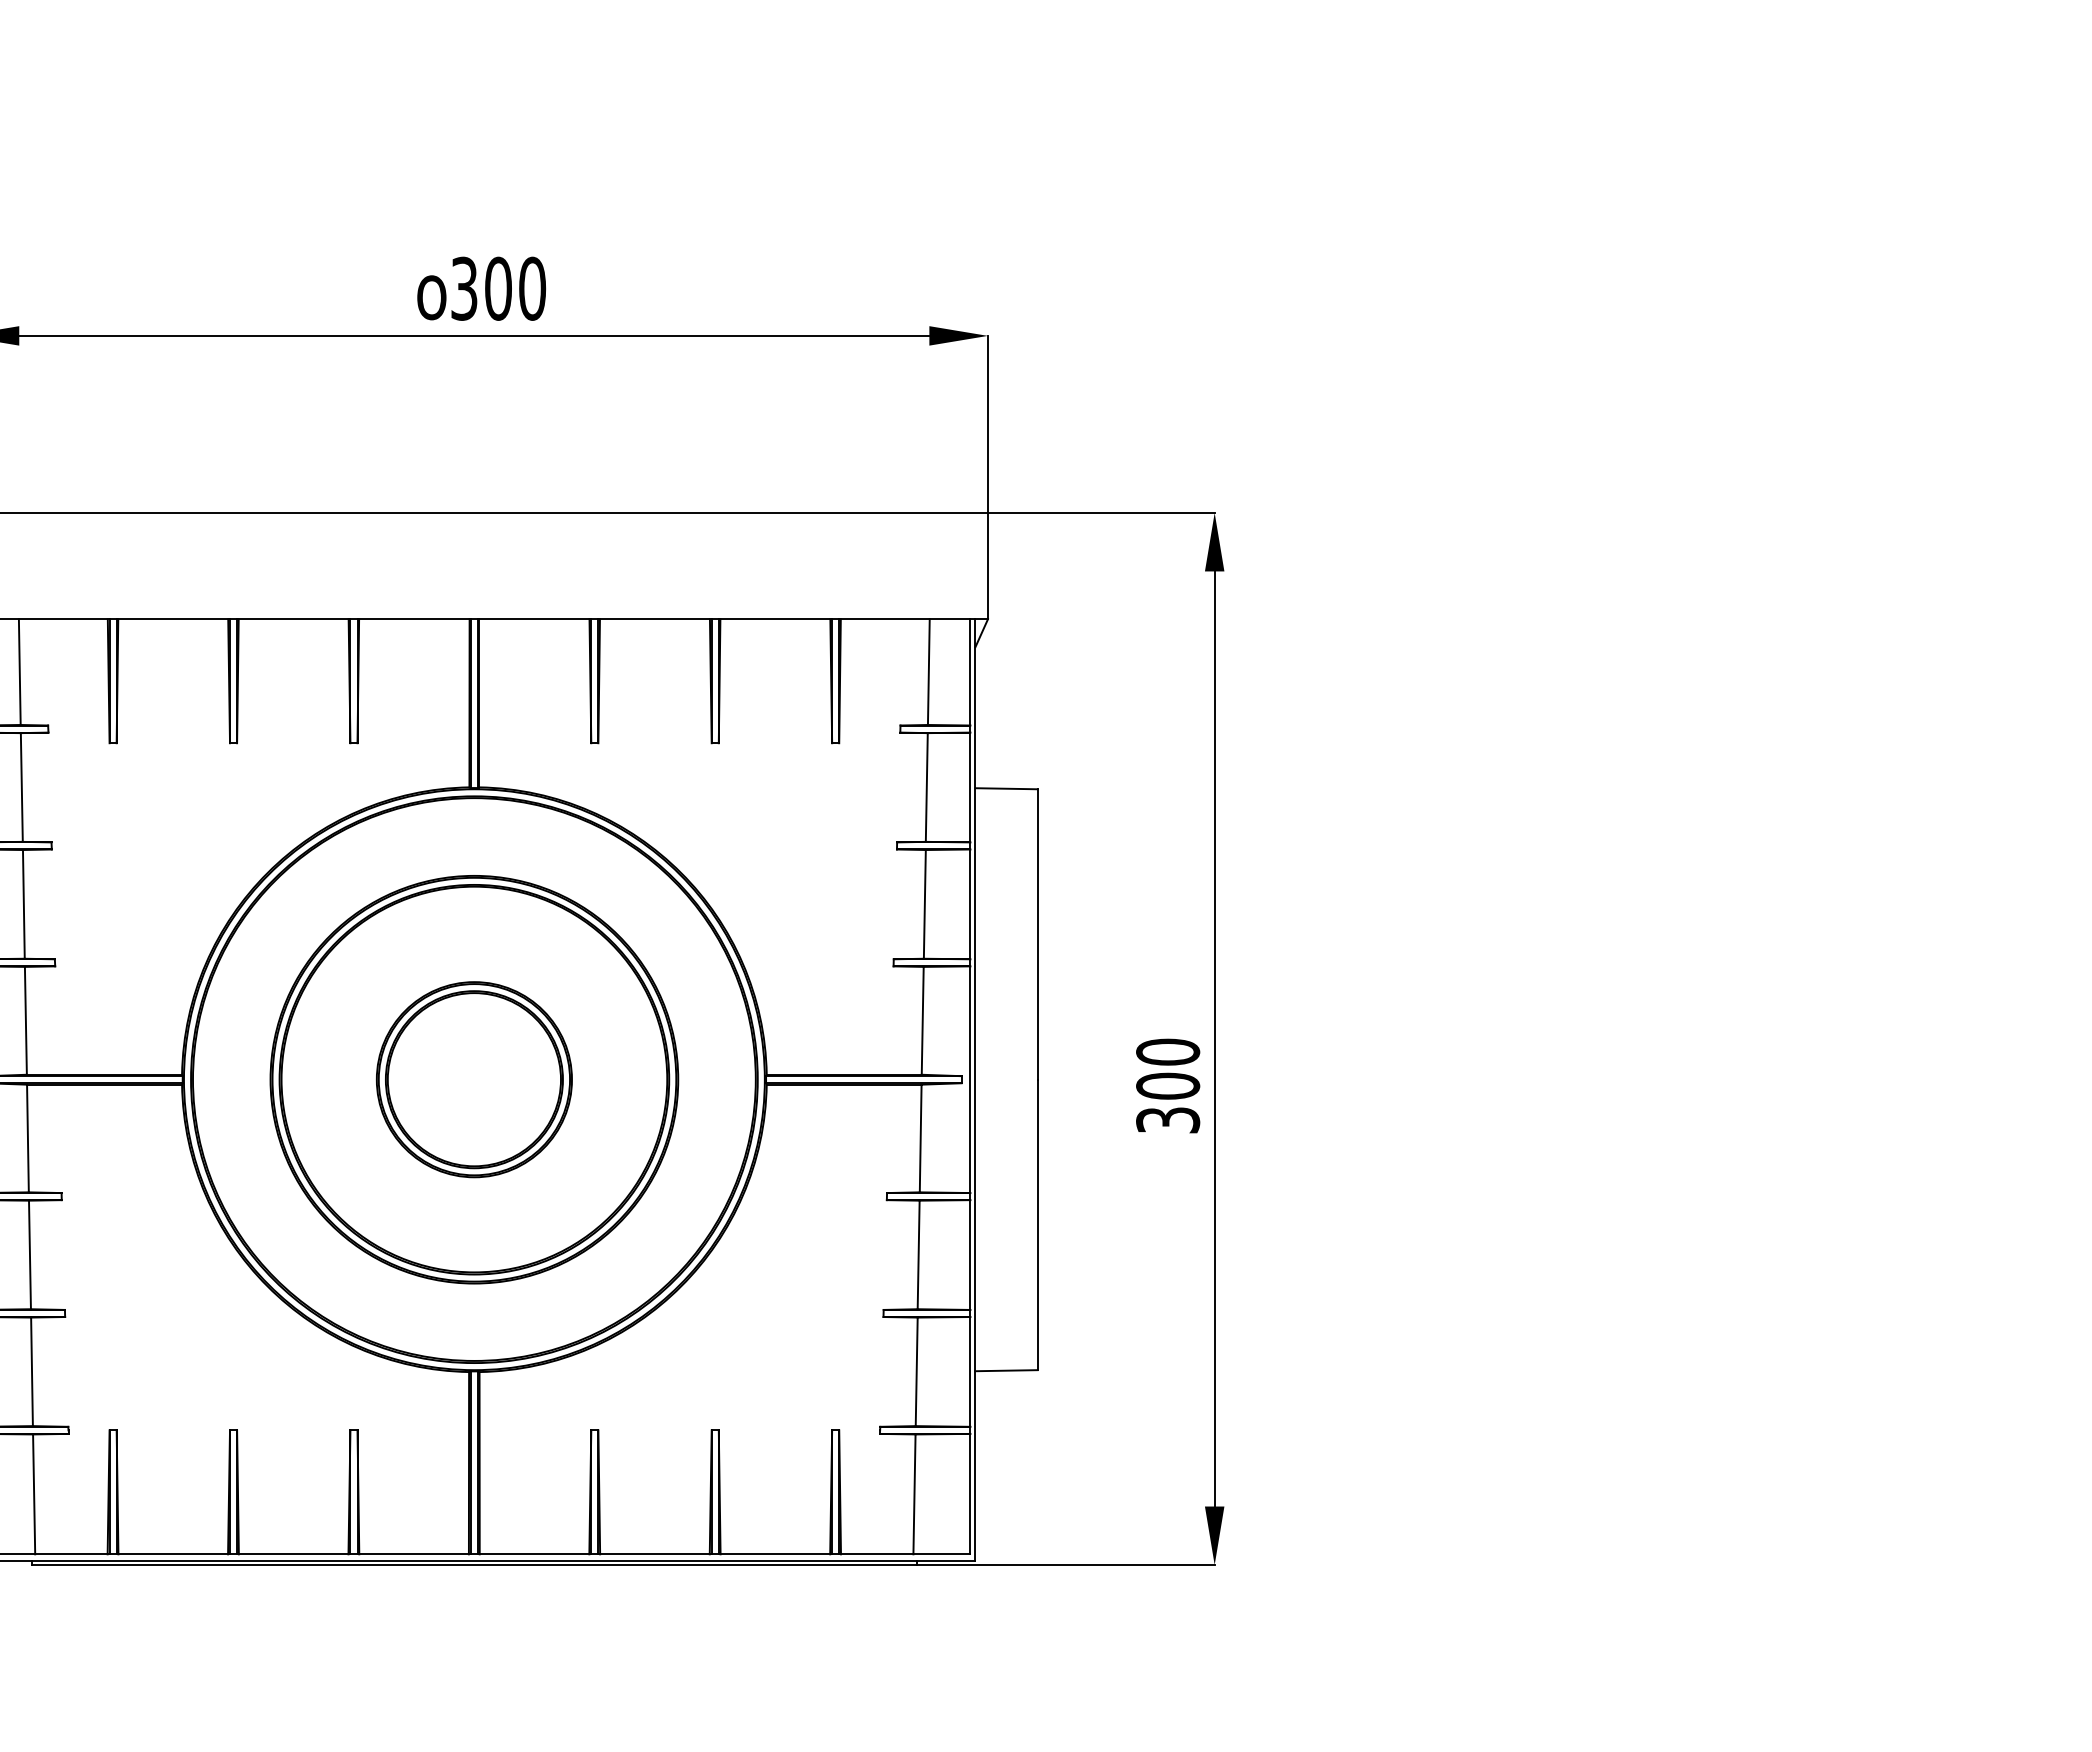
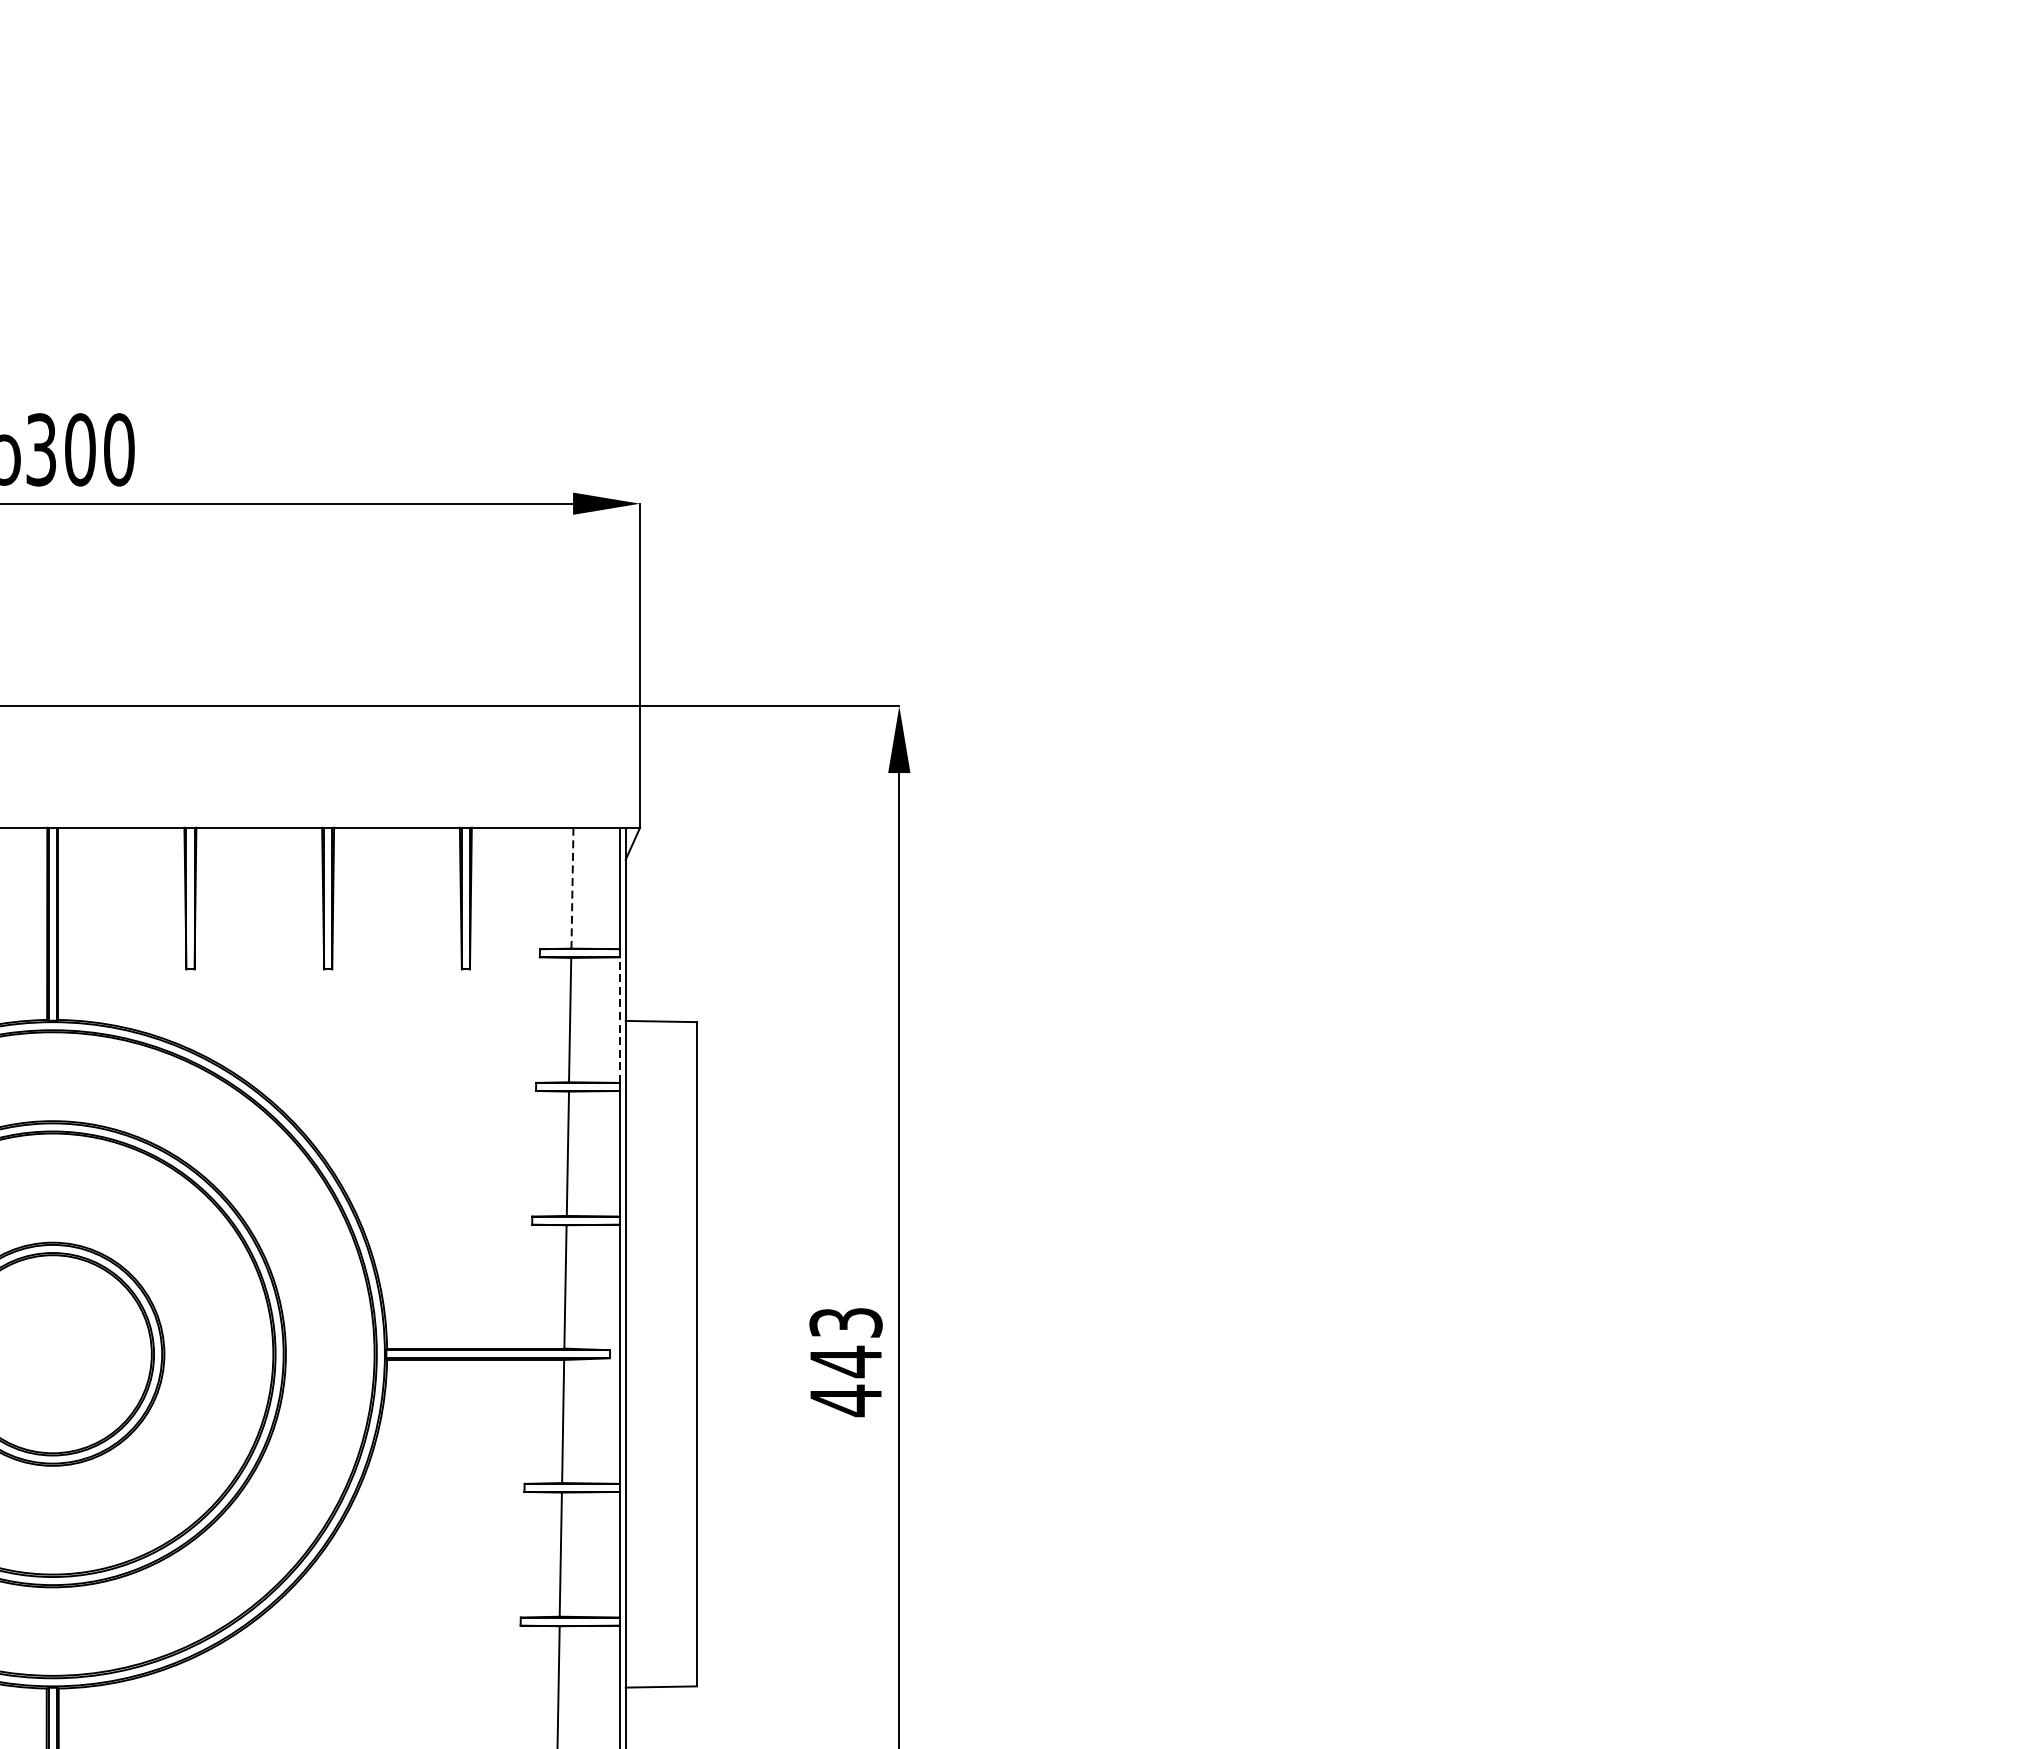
line: (928, 672) -> (572, 888), solid -> dashed
line: (970, 787) -> (620, 1020), solid -> dashed
text: (1168, 1086) -> (846, 1362), 300 -> 443

